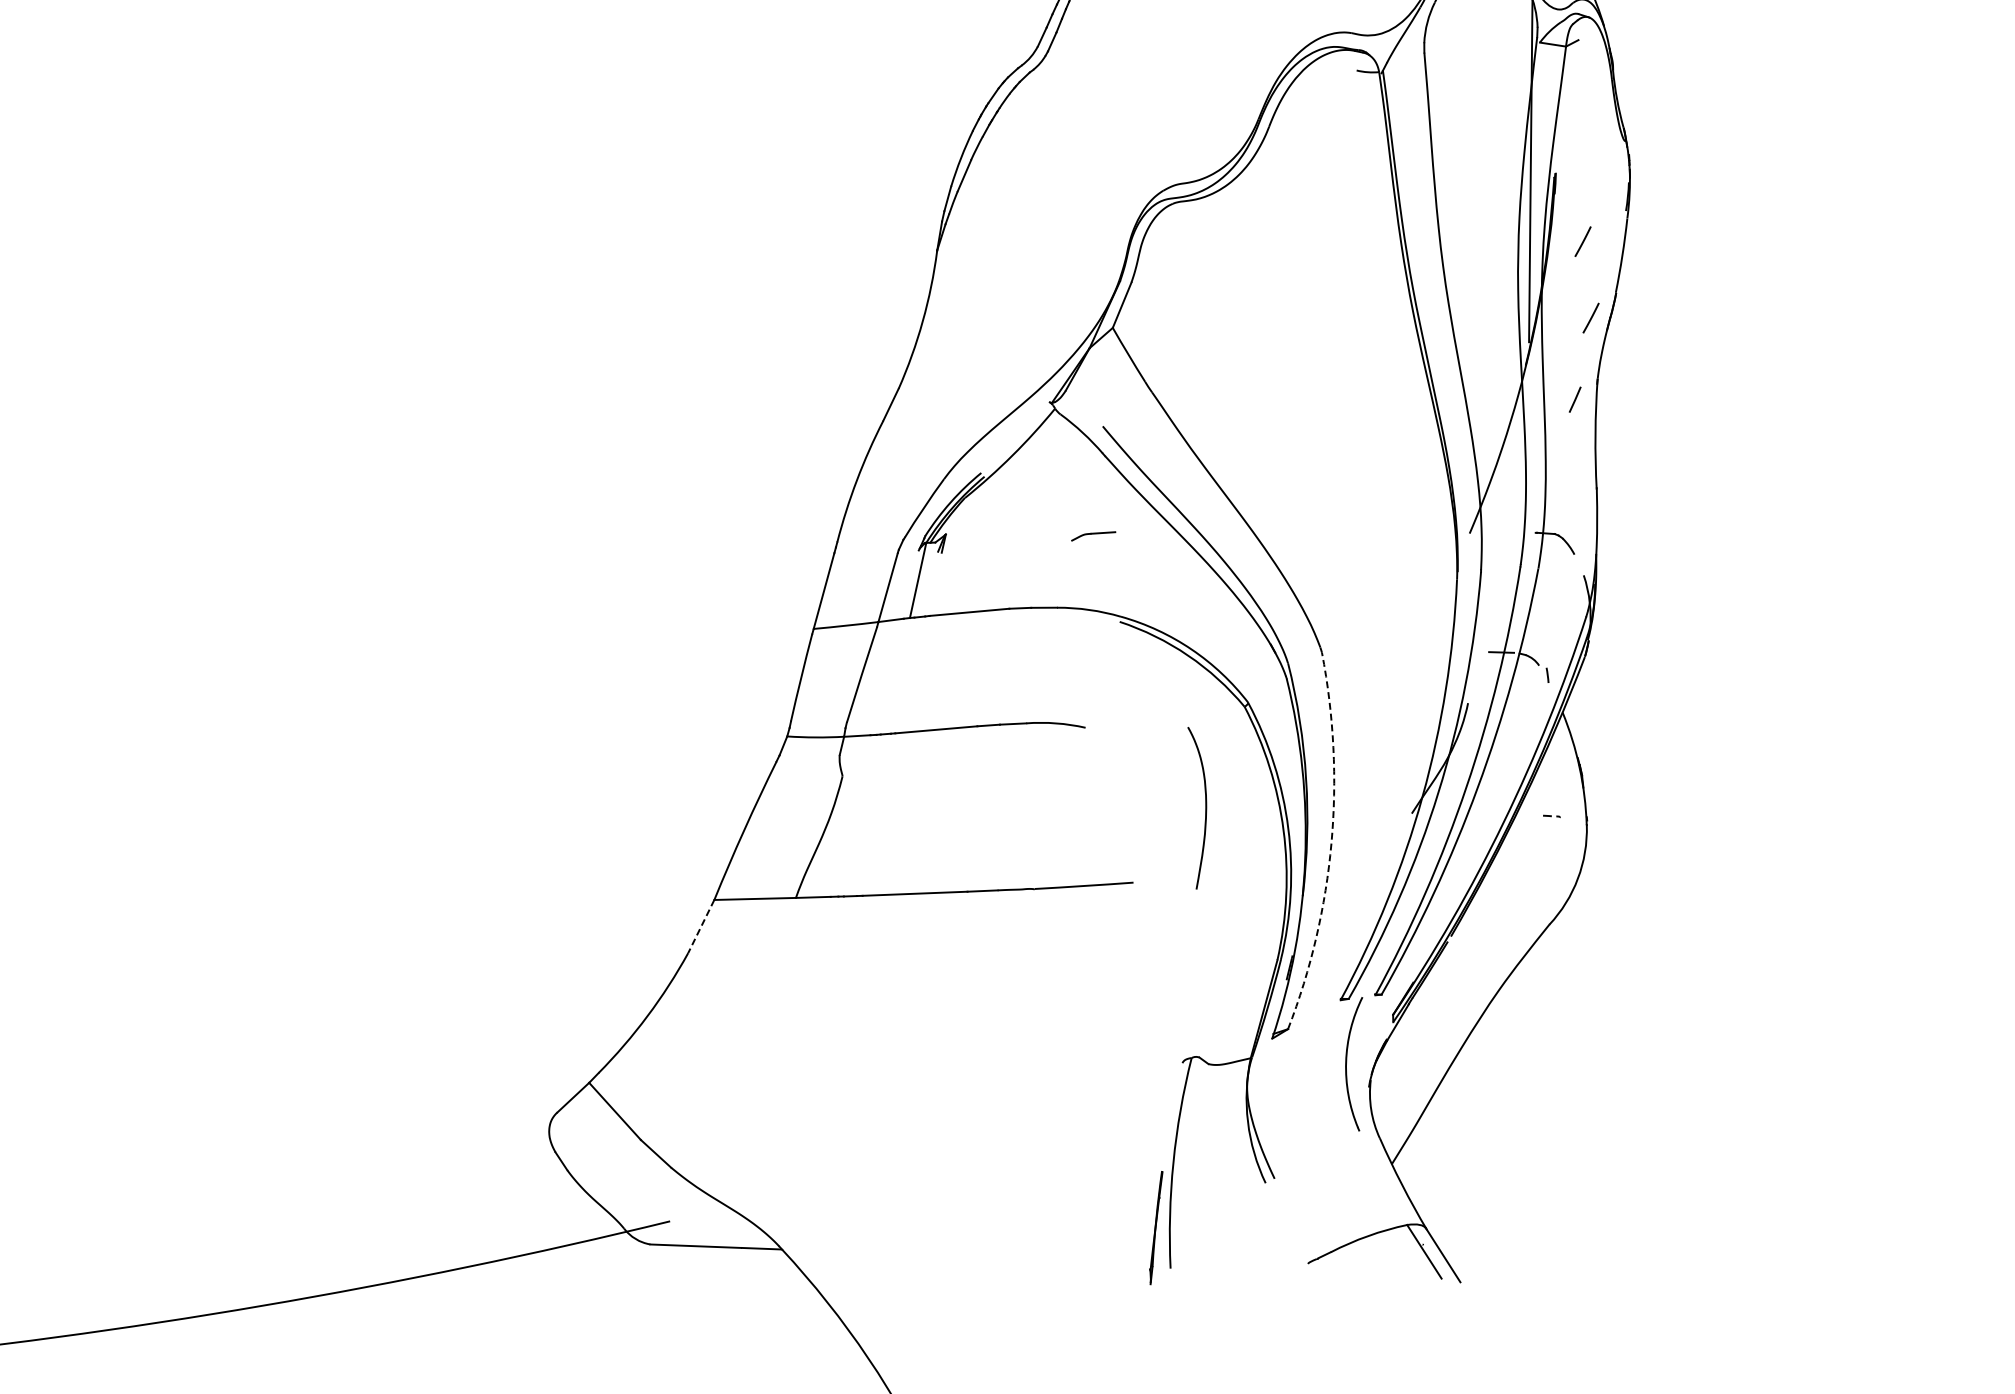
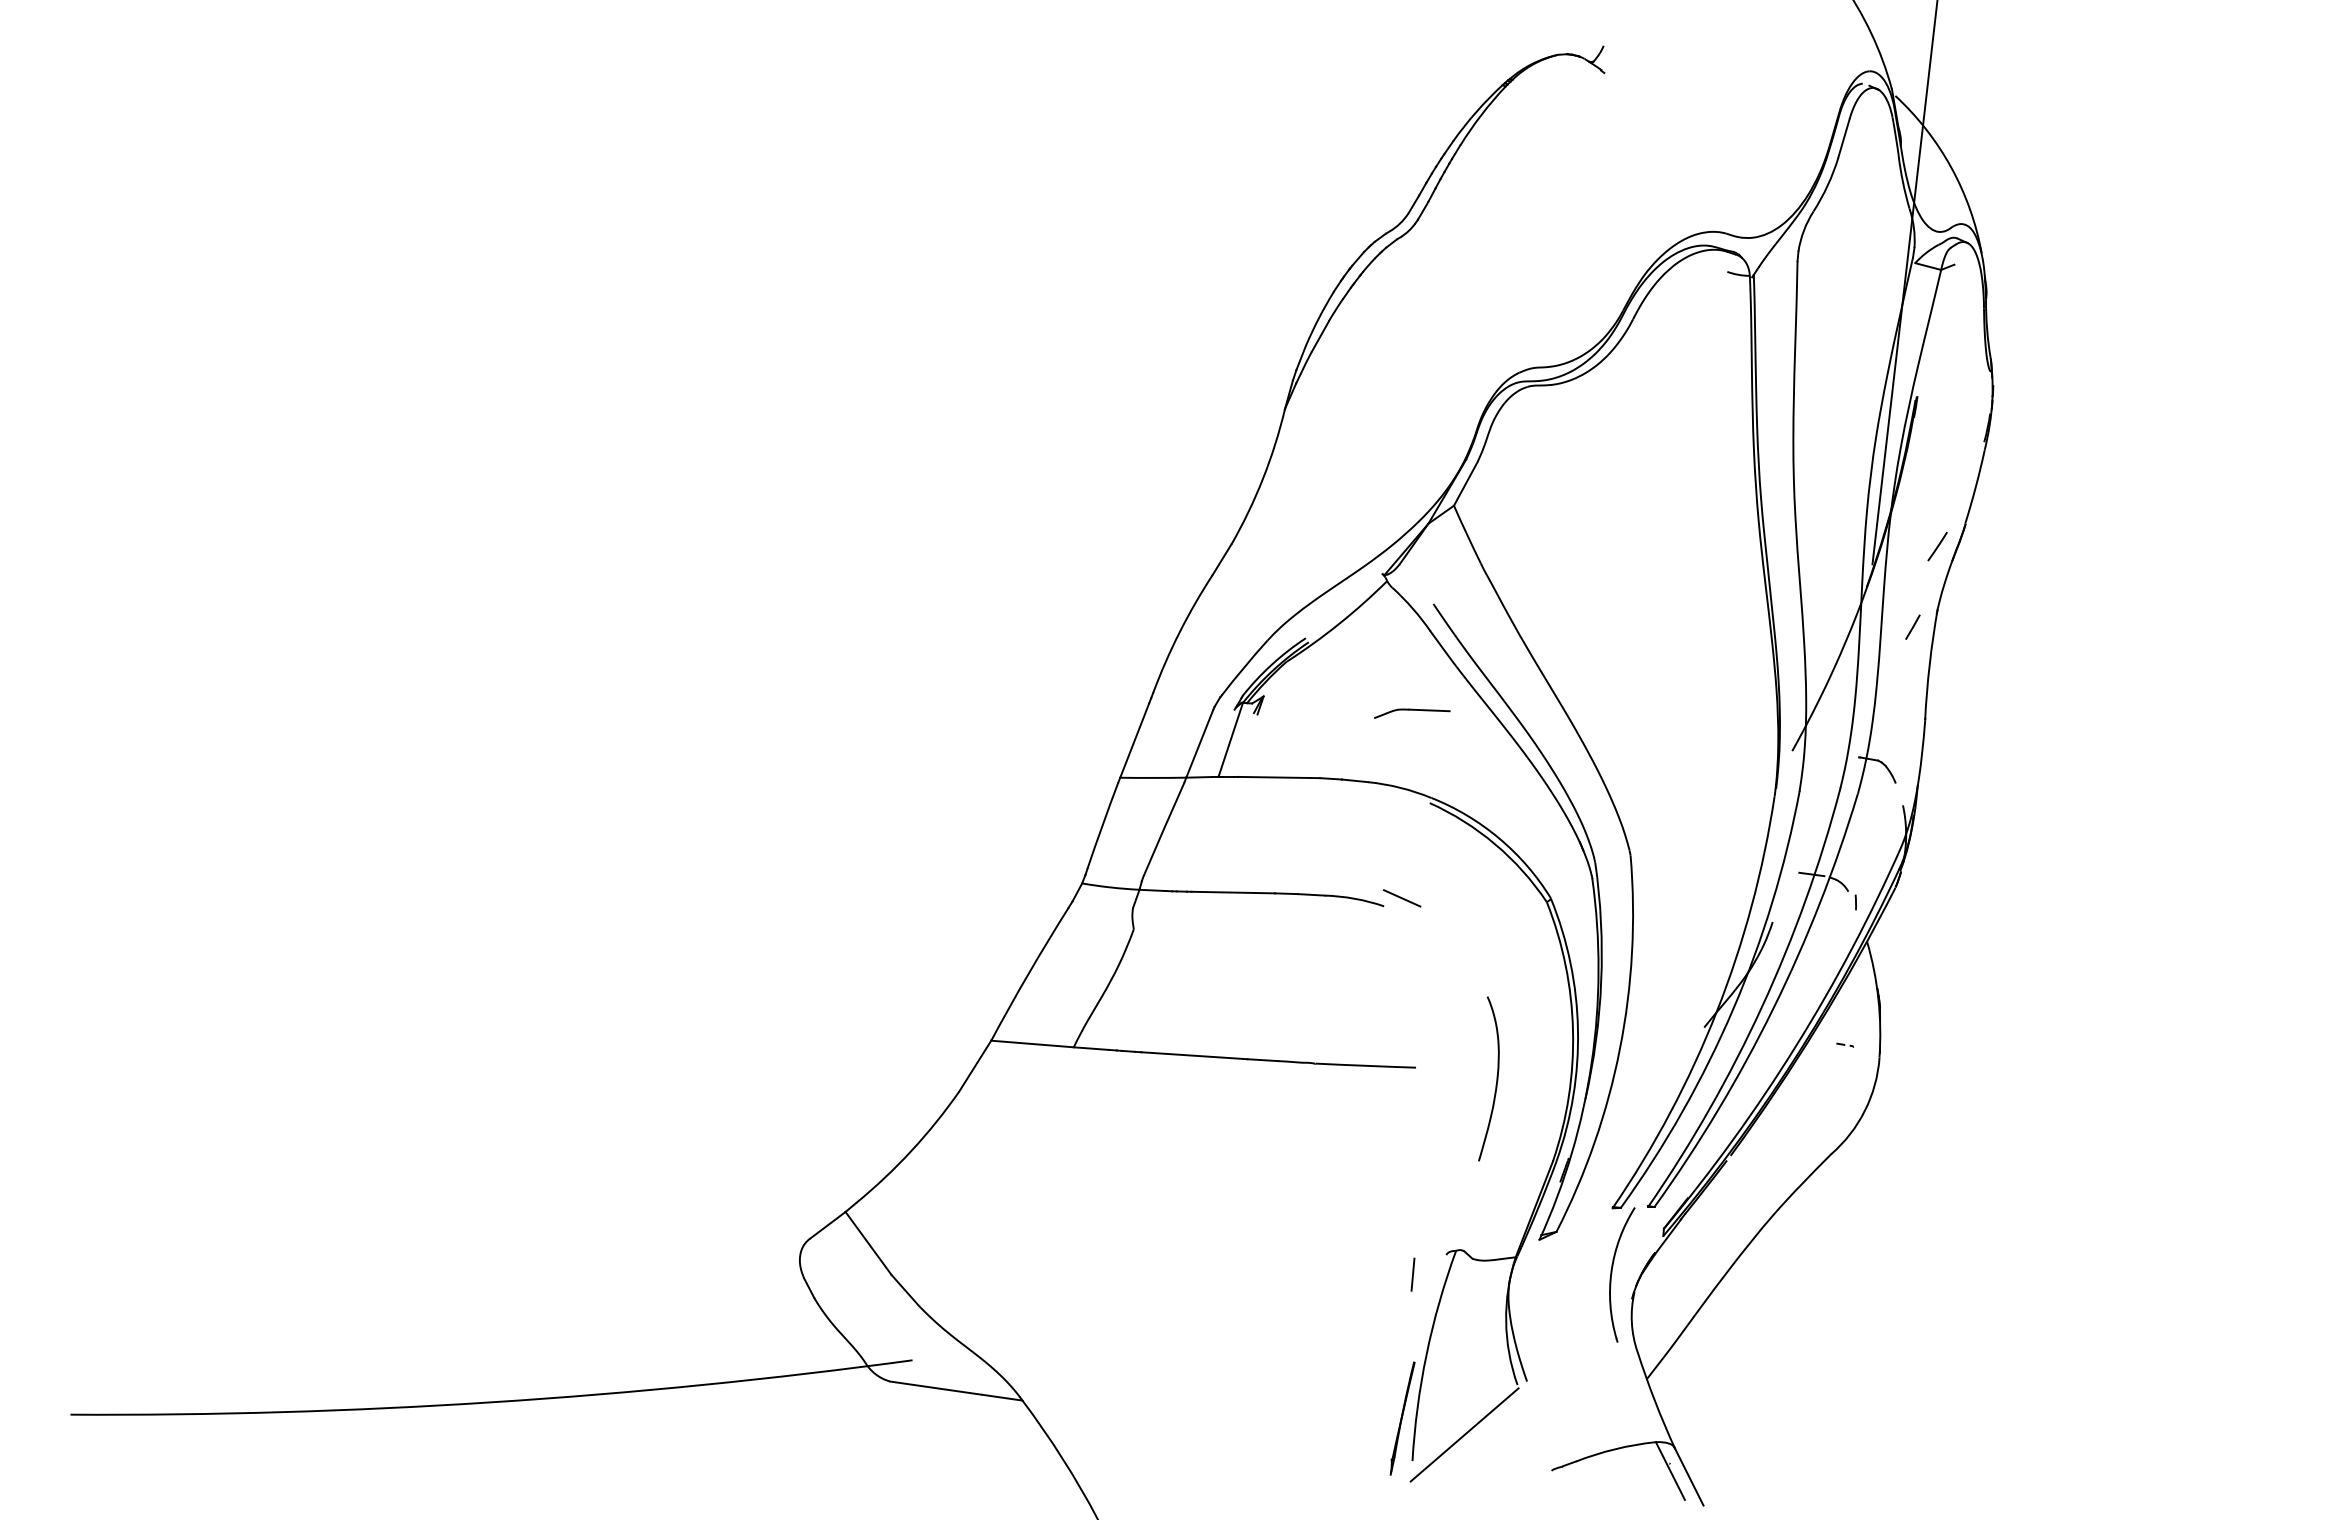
line: (1582, 241) -> (1937, 468), removed
part: (1093, 535) -> (1412, 713), size x1.67
line: (1102, 718) -> (1402, 898), added
curve: (1205, 806) -> (1496, 1078), moved
arc: (1330, 842) -> (1619, 1048), dashed -> solid
line: (700, 926) -> (974, 1066), dashed -> solid
line: (1151, 1085) -> (1412, 1274), added
line: (1218, 1237) -> (1464, 1434), added

